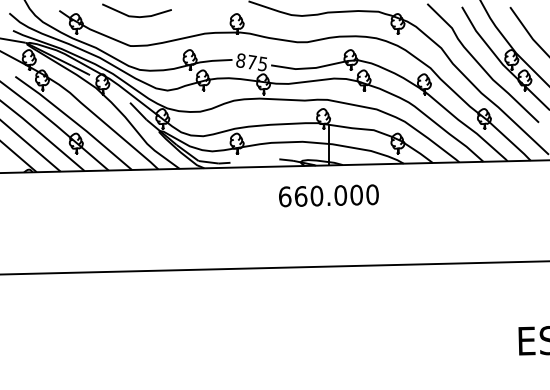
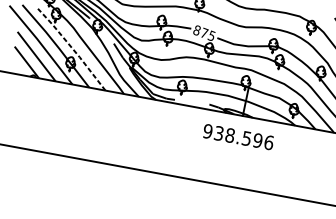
line: (74, 121) -> (72, 48), solid -> dashed
text: (328, 195) -> (238, 136), 660.000 -> 938.596

